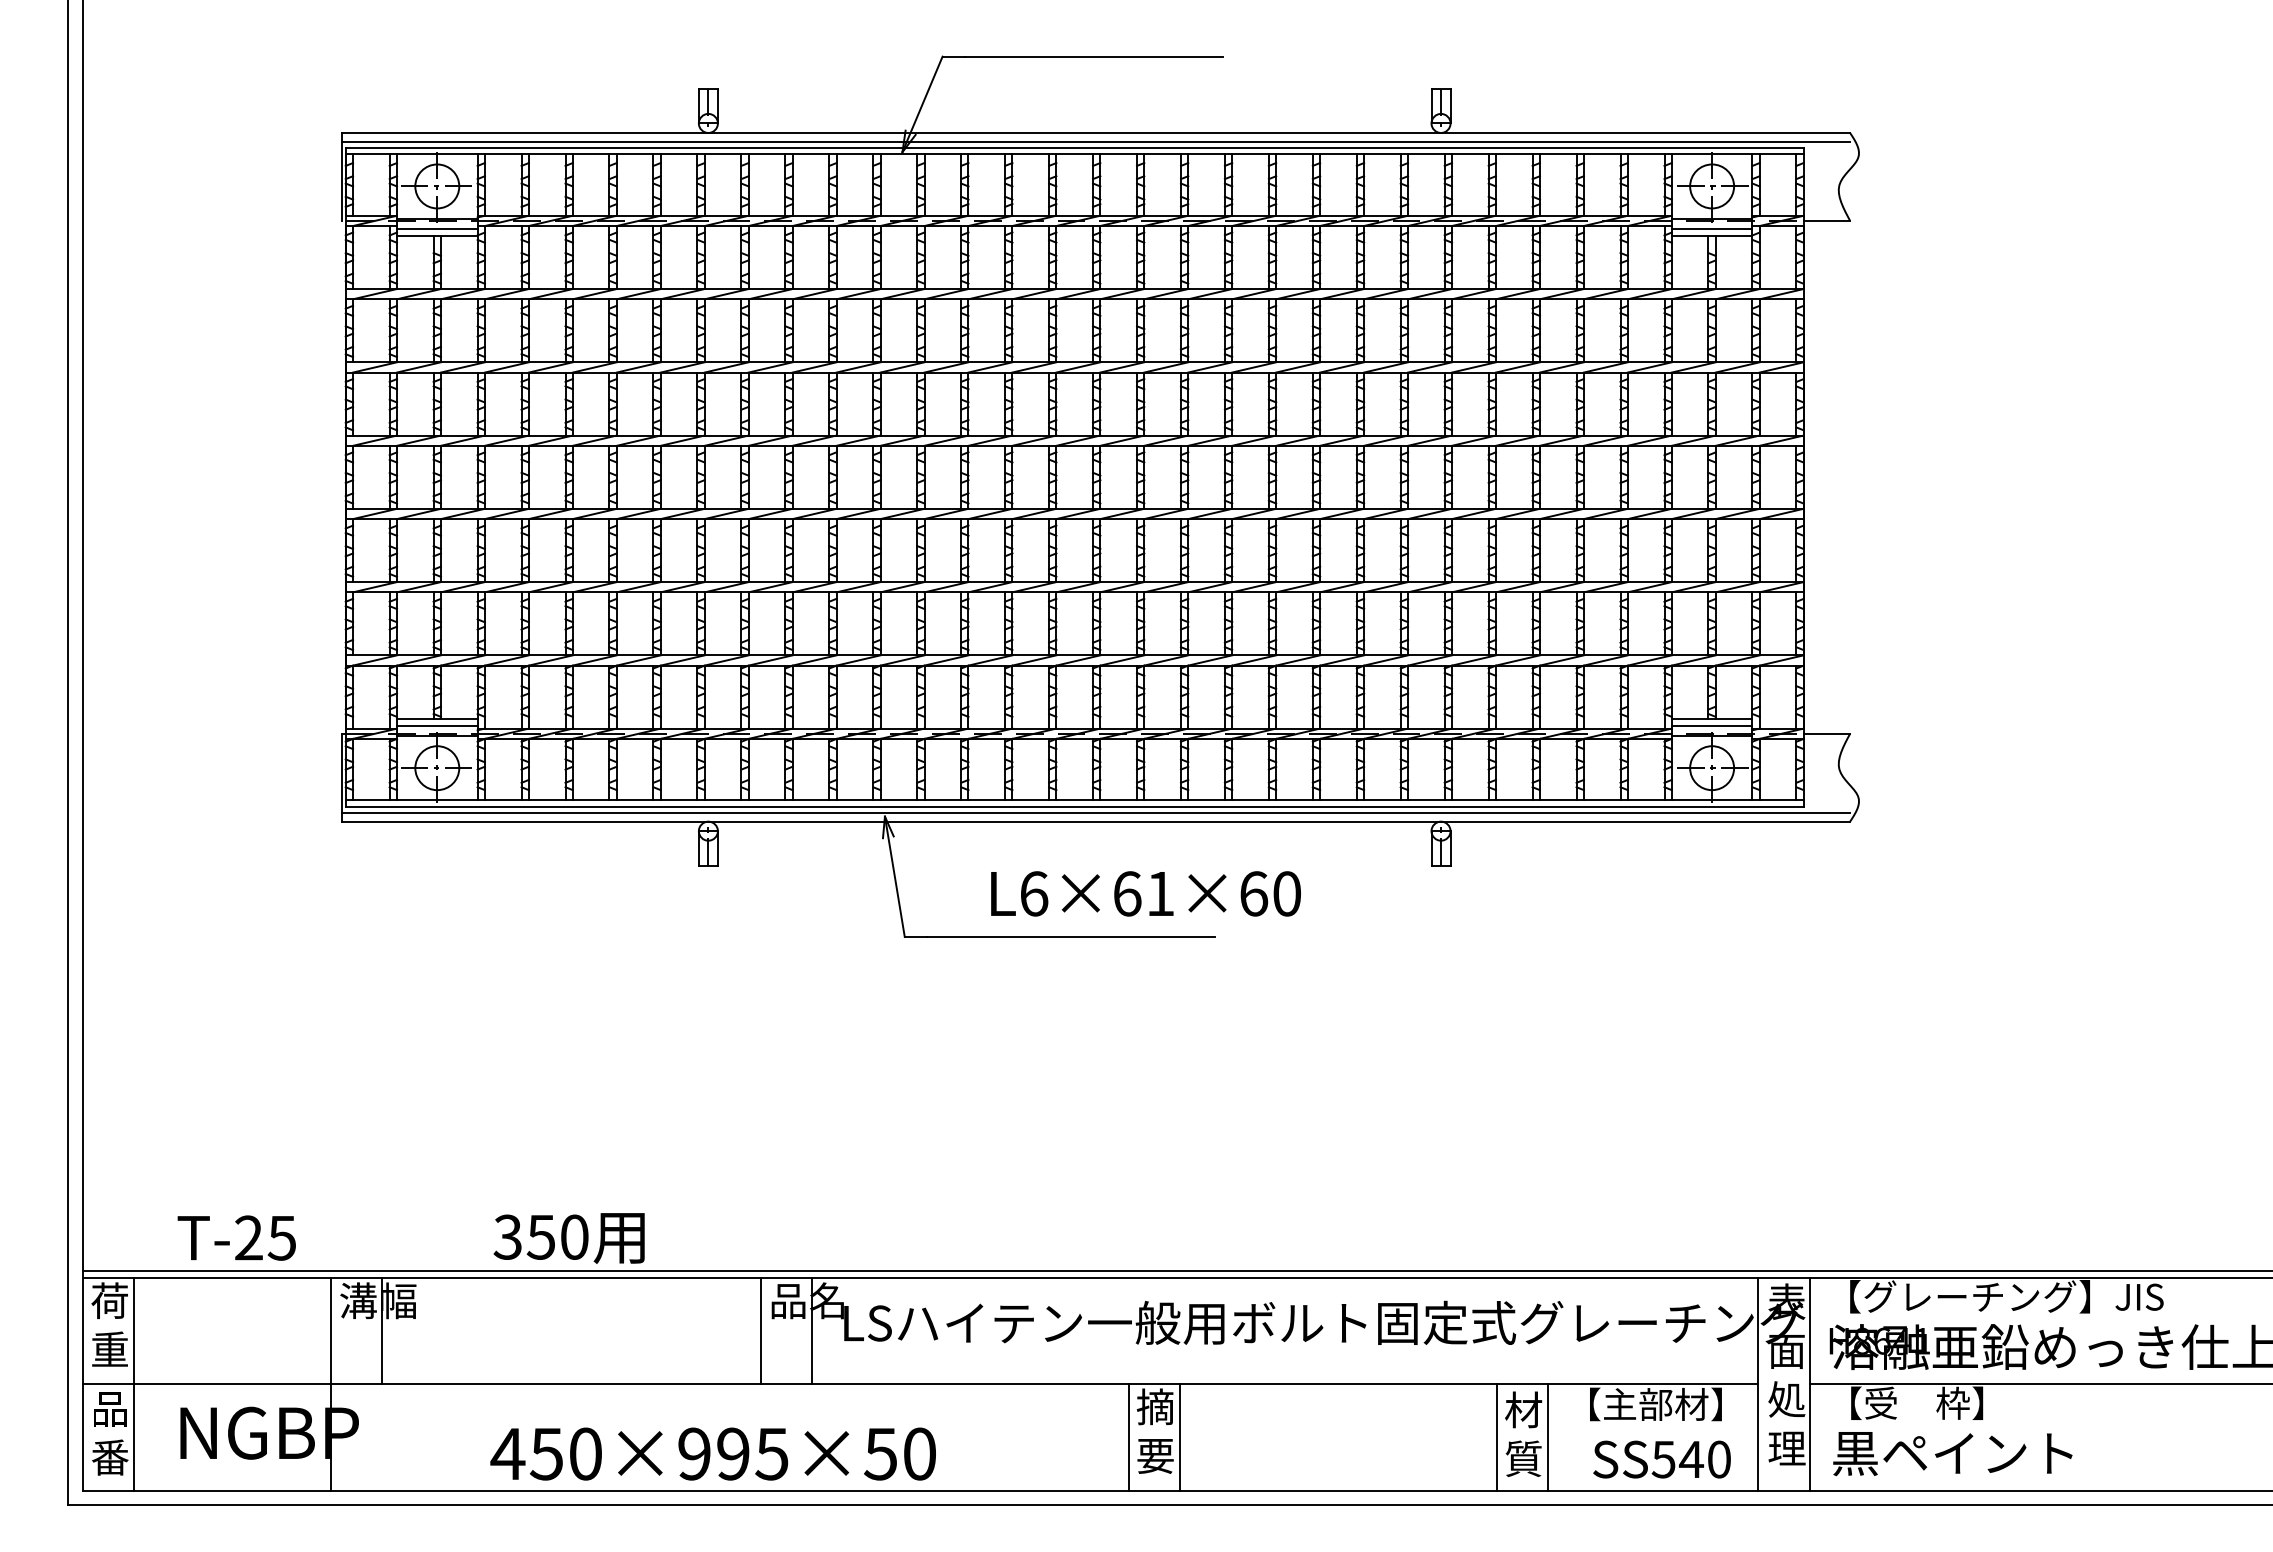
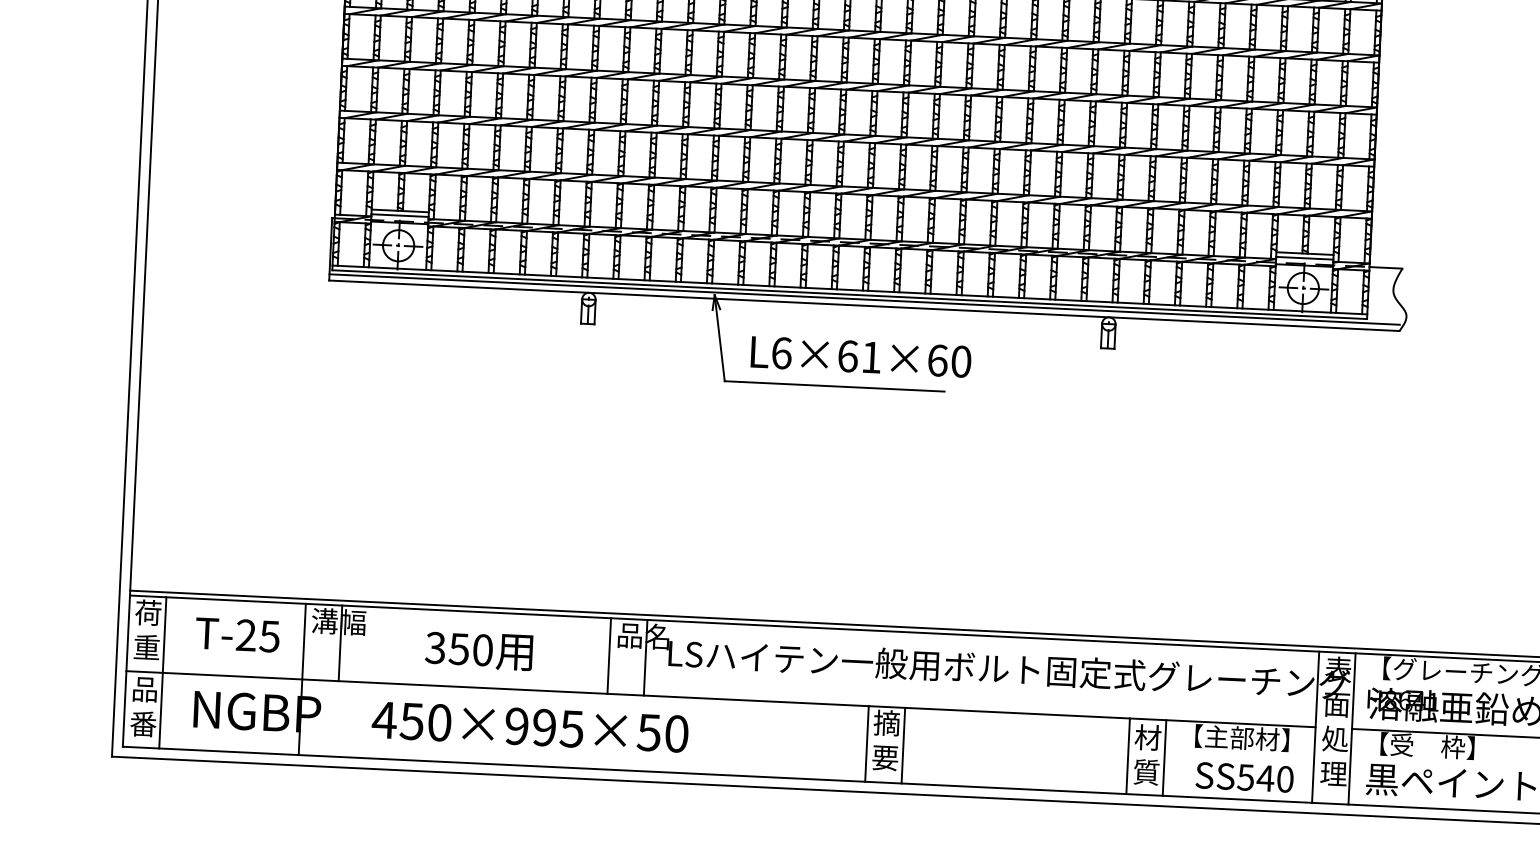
text: (1145, 893) -> (860, 356), moved
text: (236, 1237) -> (237, 634), moved
text: (568, 1238) -> (478, 650), moved
text: (712, 1453) -> (529, 726), moved

